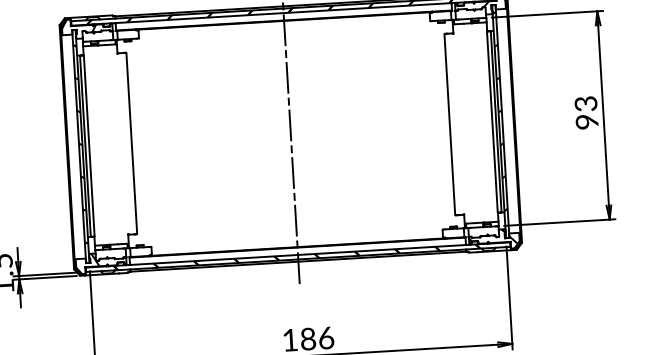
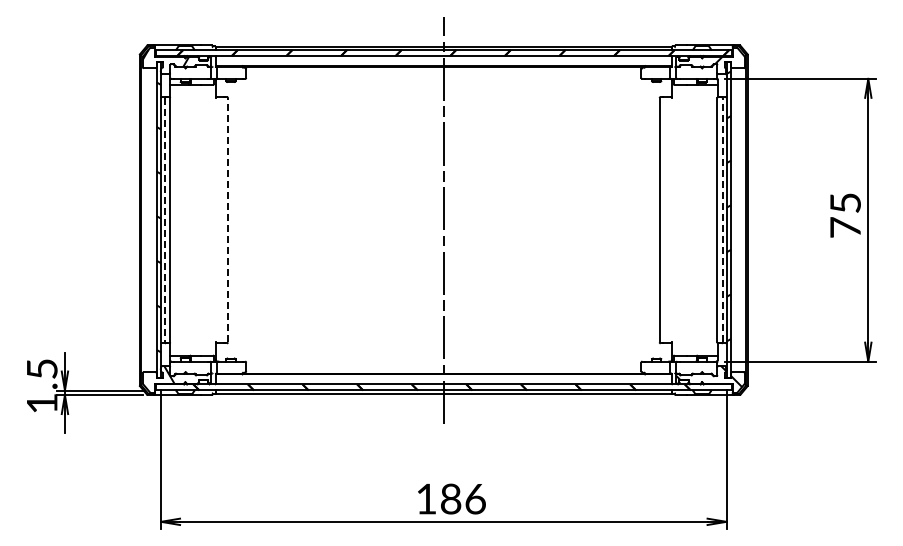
text: (586, 112) -> (845, 215), 93 -> 75
line: (496, 121) -> (722, 219), solid -> dashed
line: (131, 142) -> (227, 219), solid -> dashed
line: (85, 146) -> (165, 220), solid -> dashed

